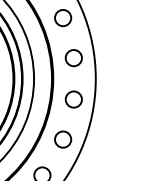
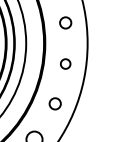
circle: (73, 58) -> (65, 23), size x0.7
circle: (73, 99) -> (65, 64), size x0.6
circle: (63, 139) -> (55, 103), size x0.7

